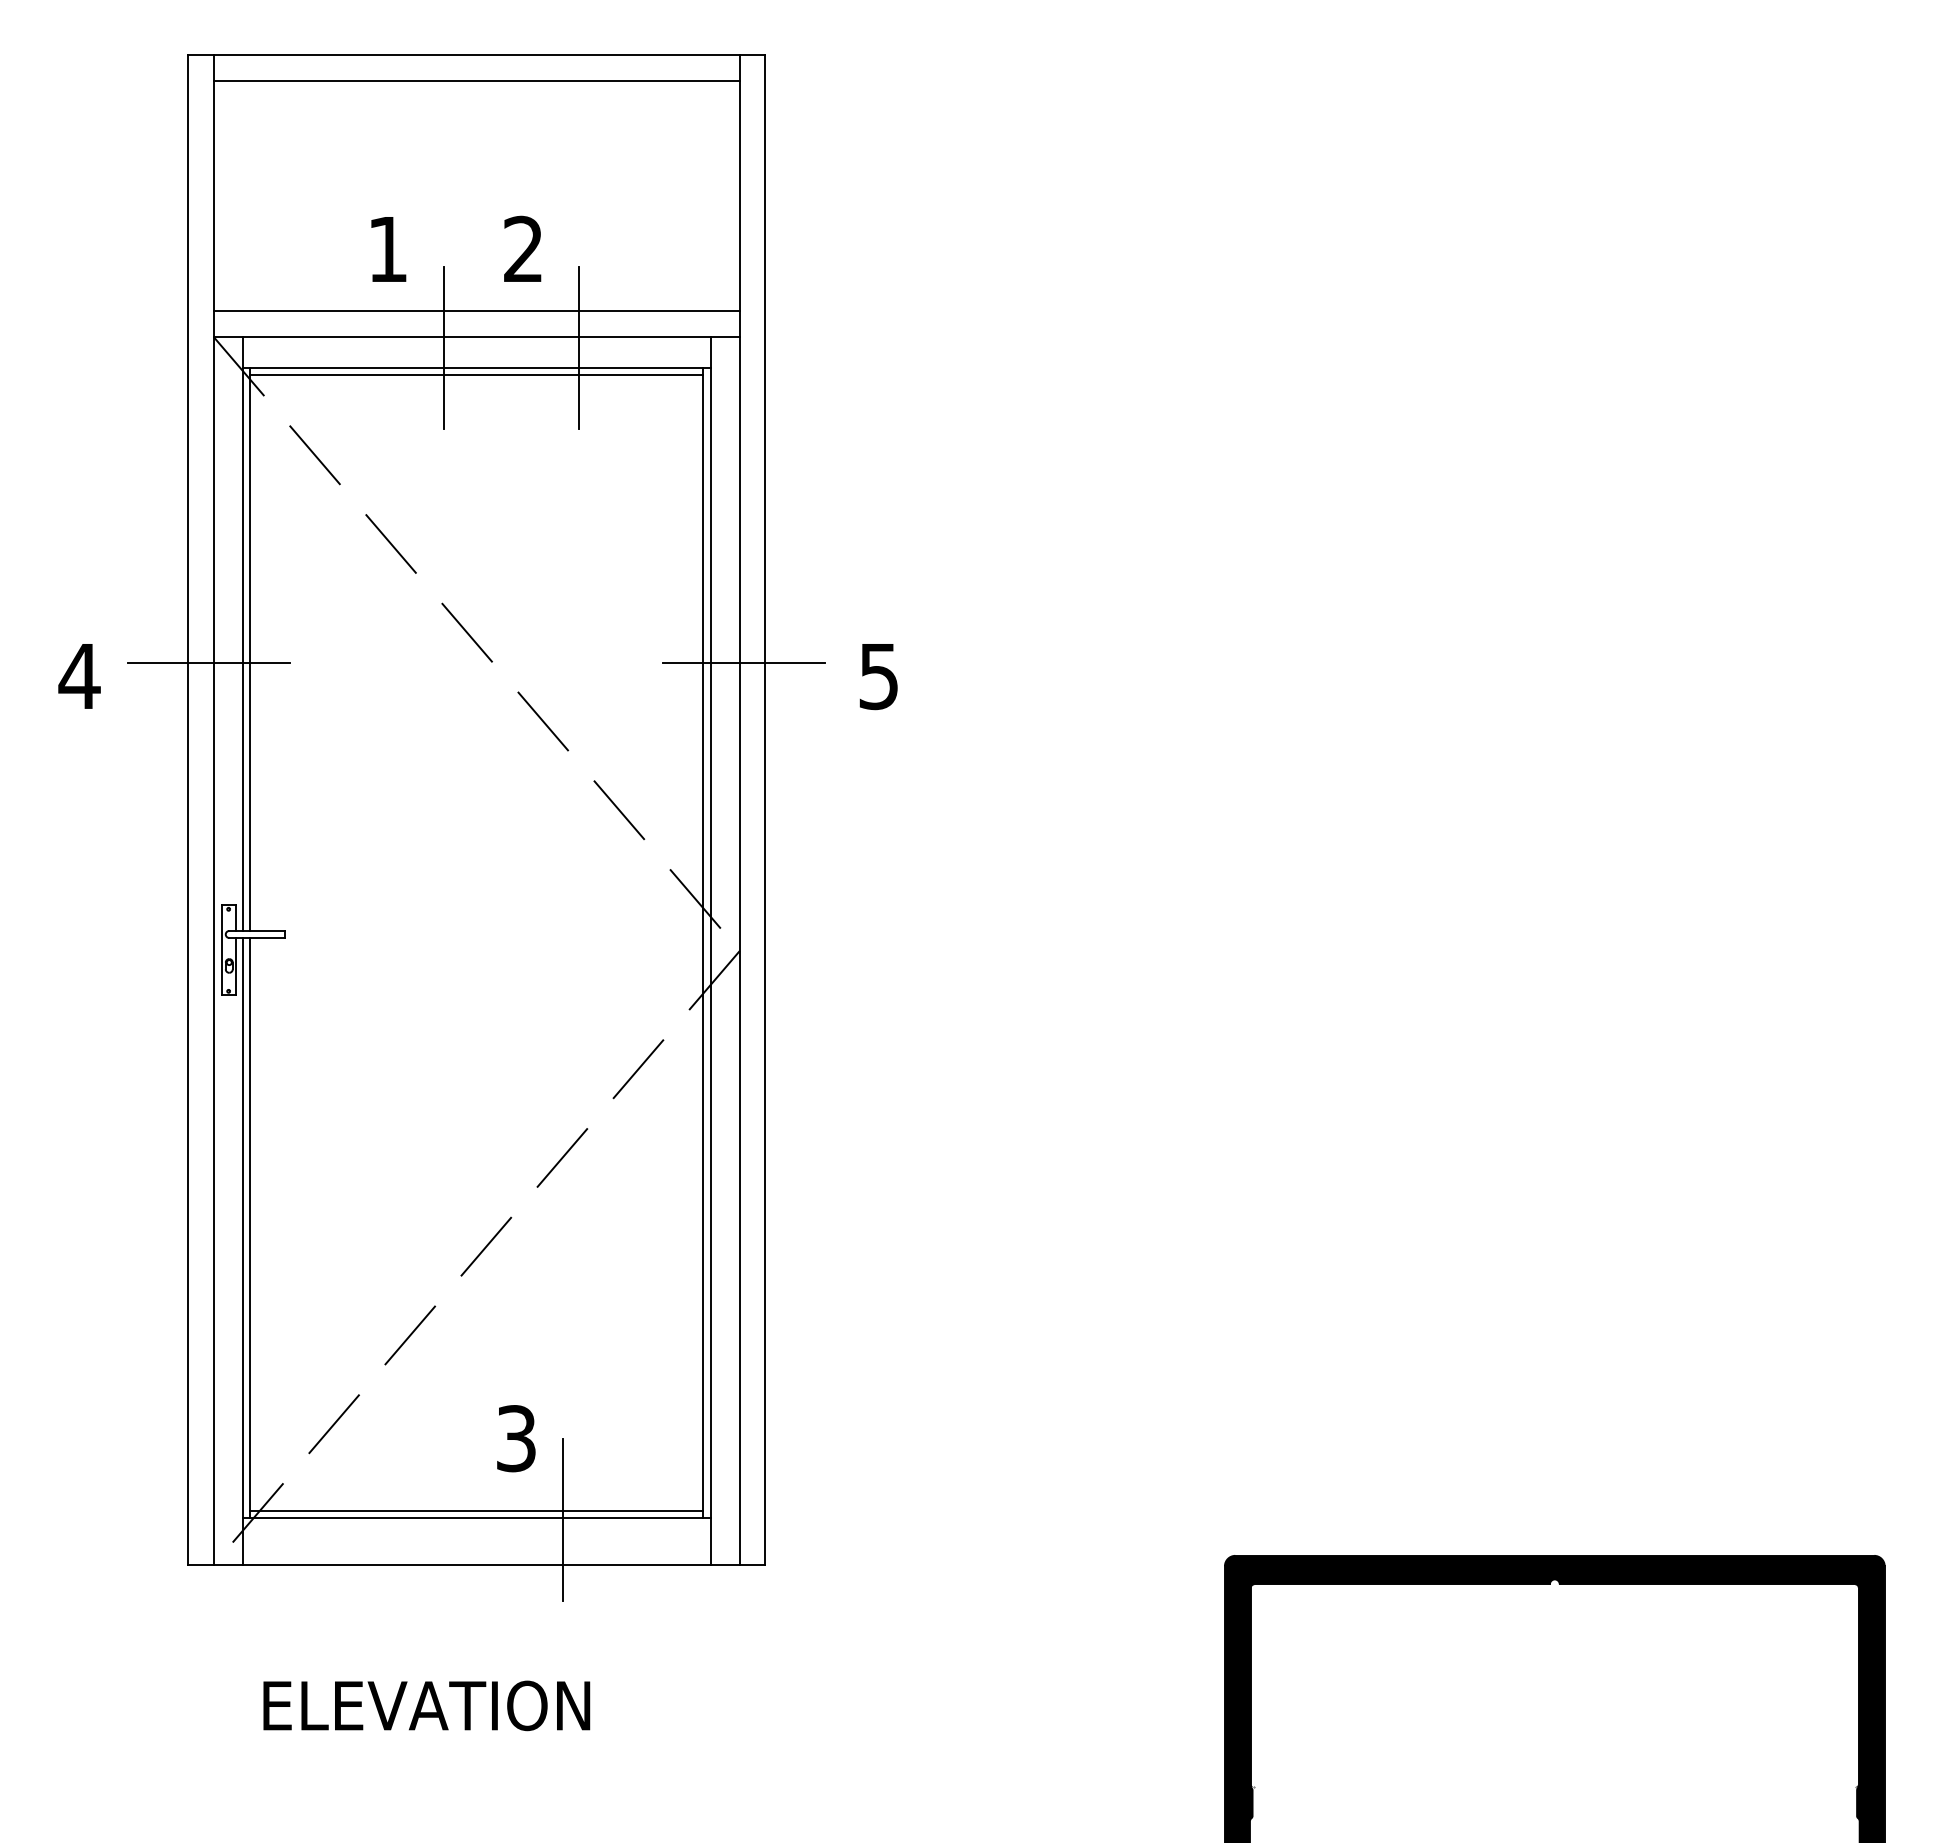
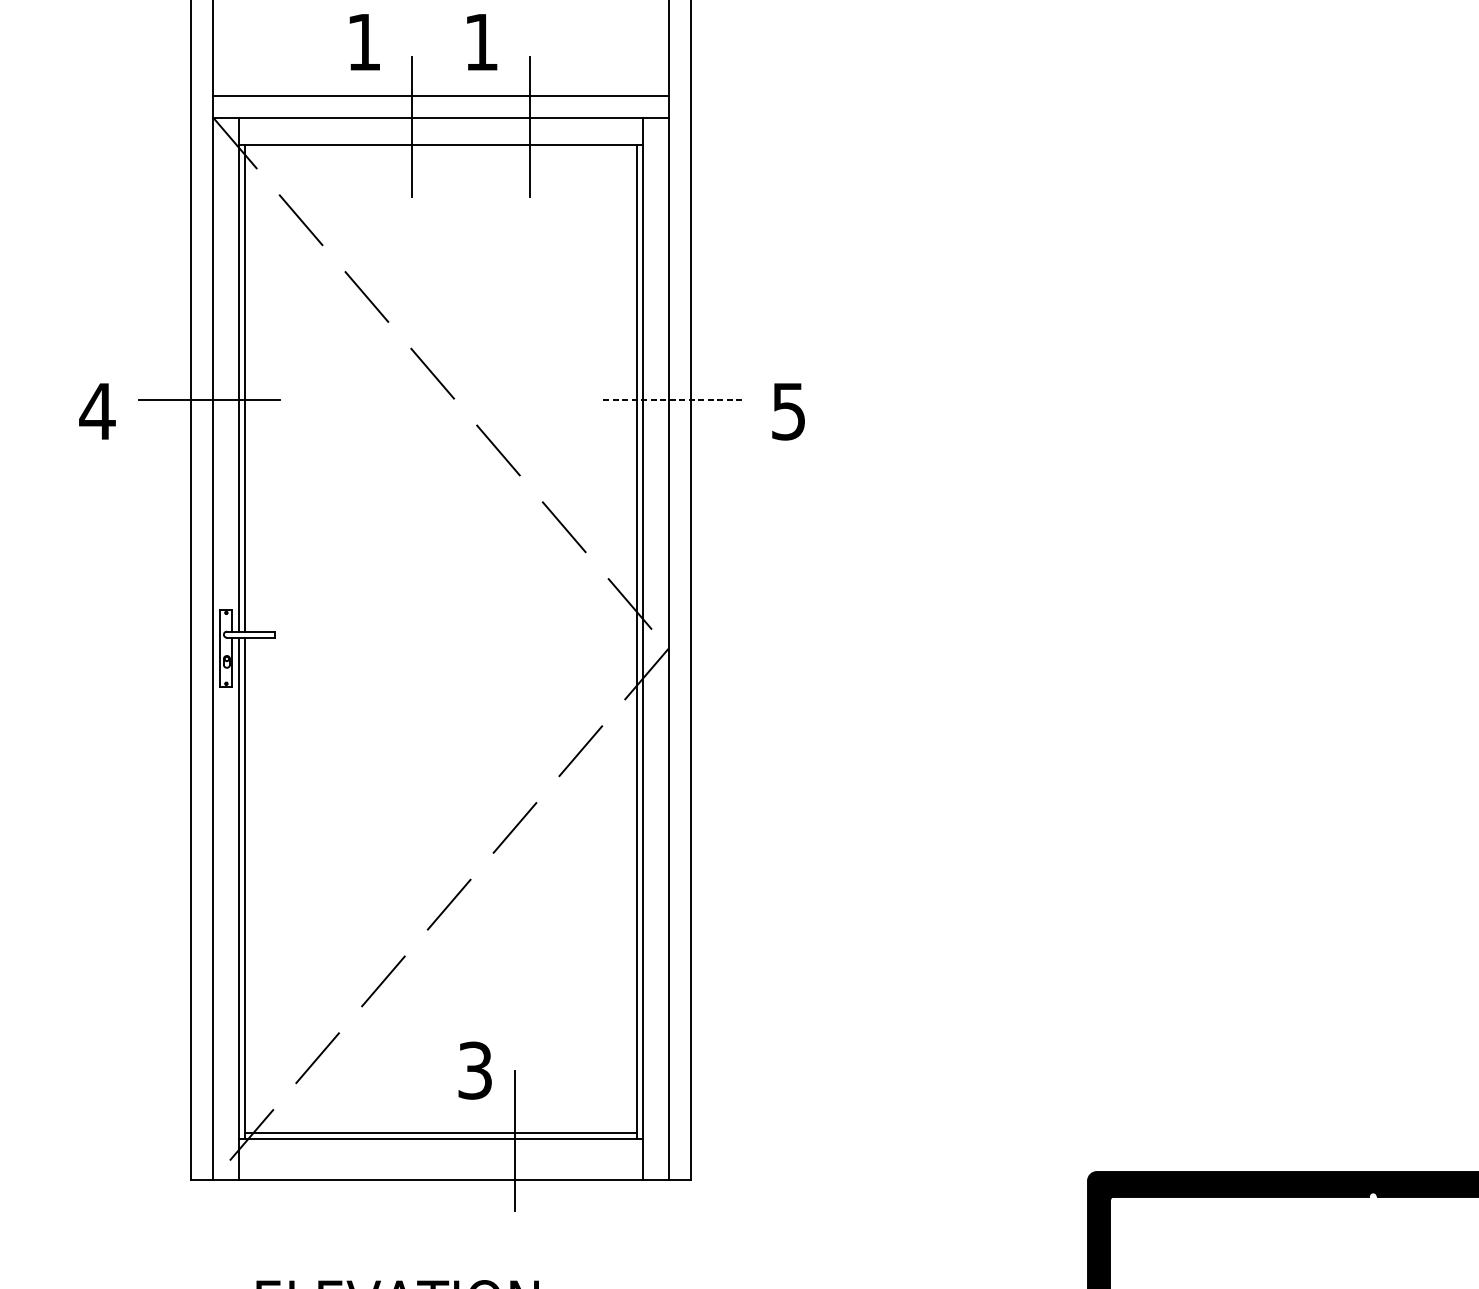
text: (522, 248) -> (480, 41), 2 -> 1
line: (476, 375) -> (440, 151), removed
line: (744, 663) -> (672, 400), solid -> dashed

